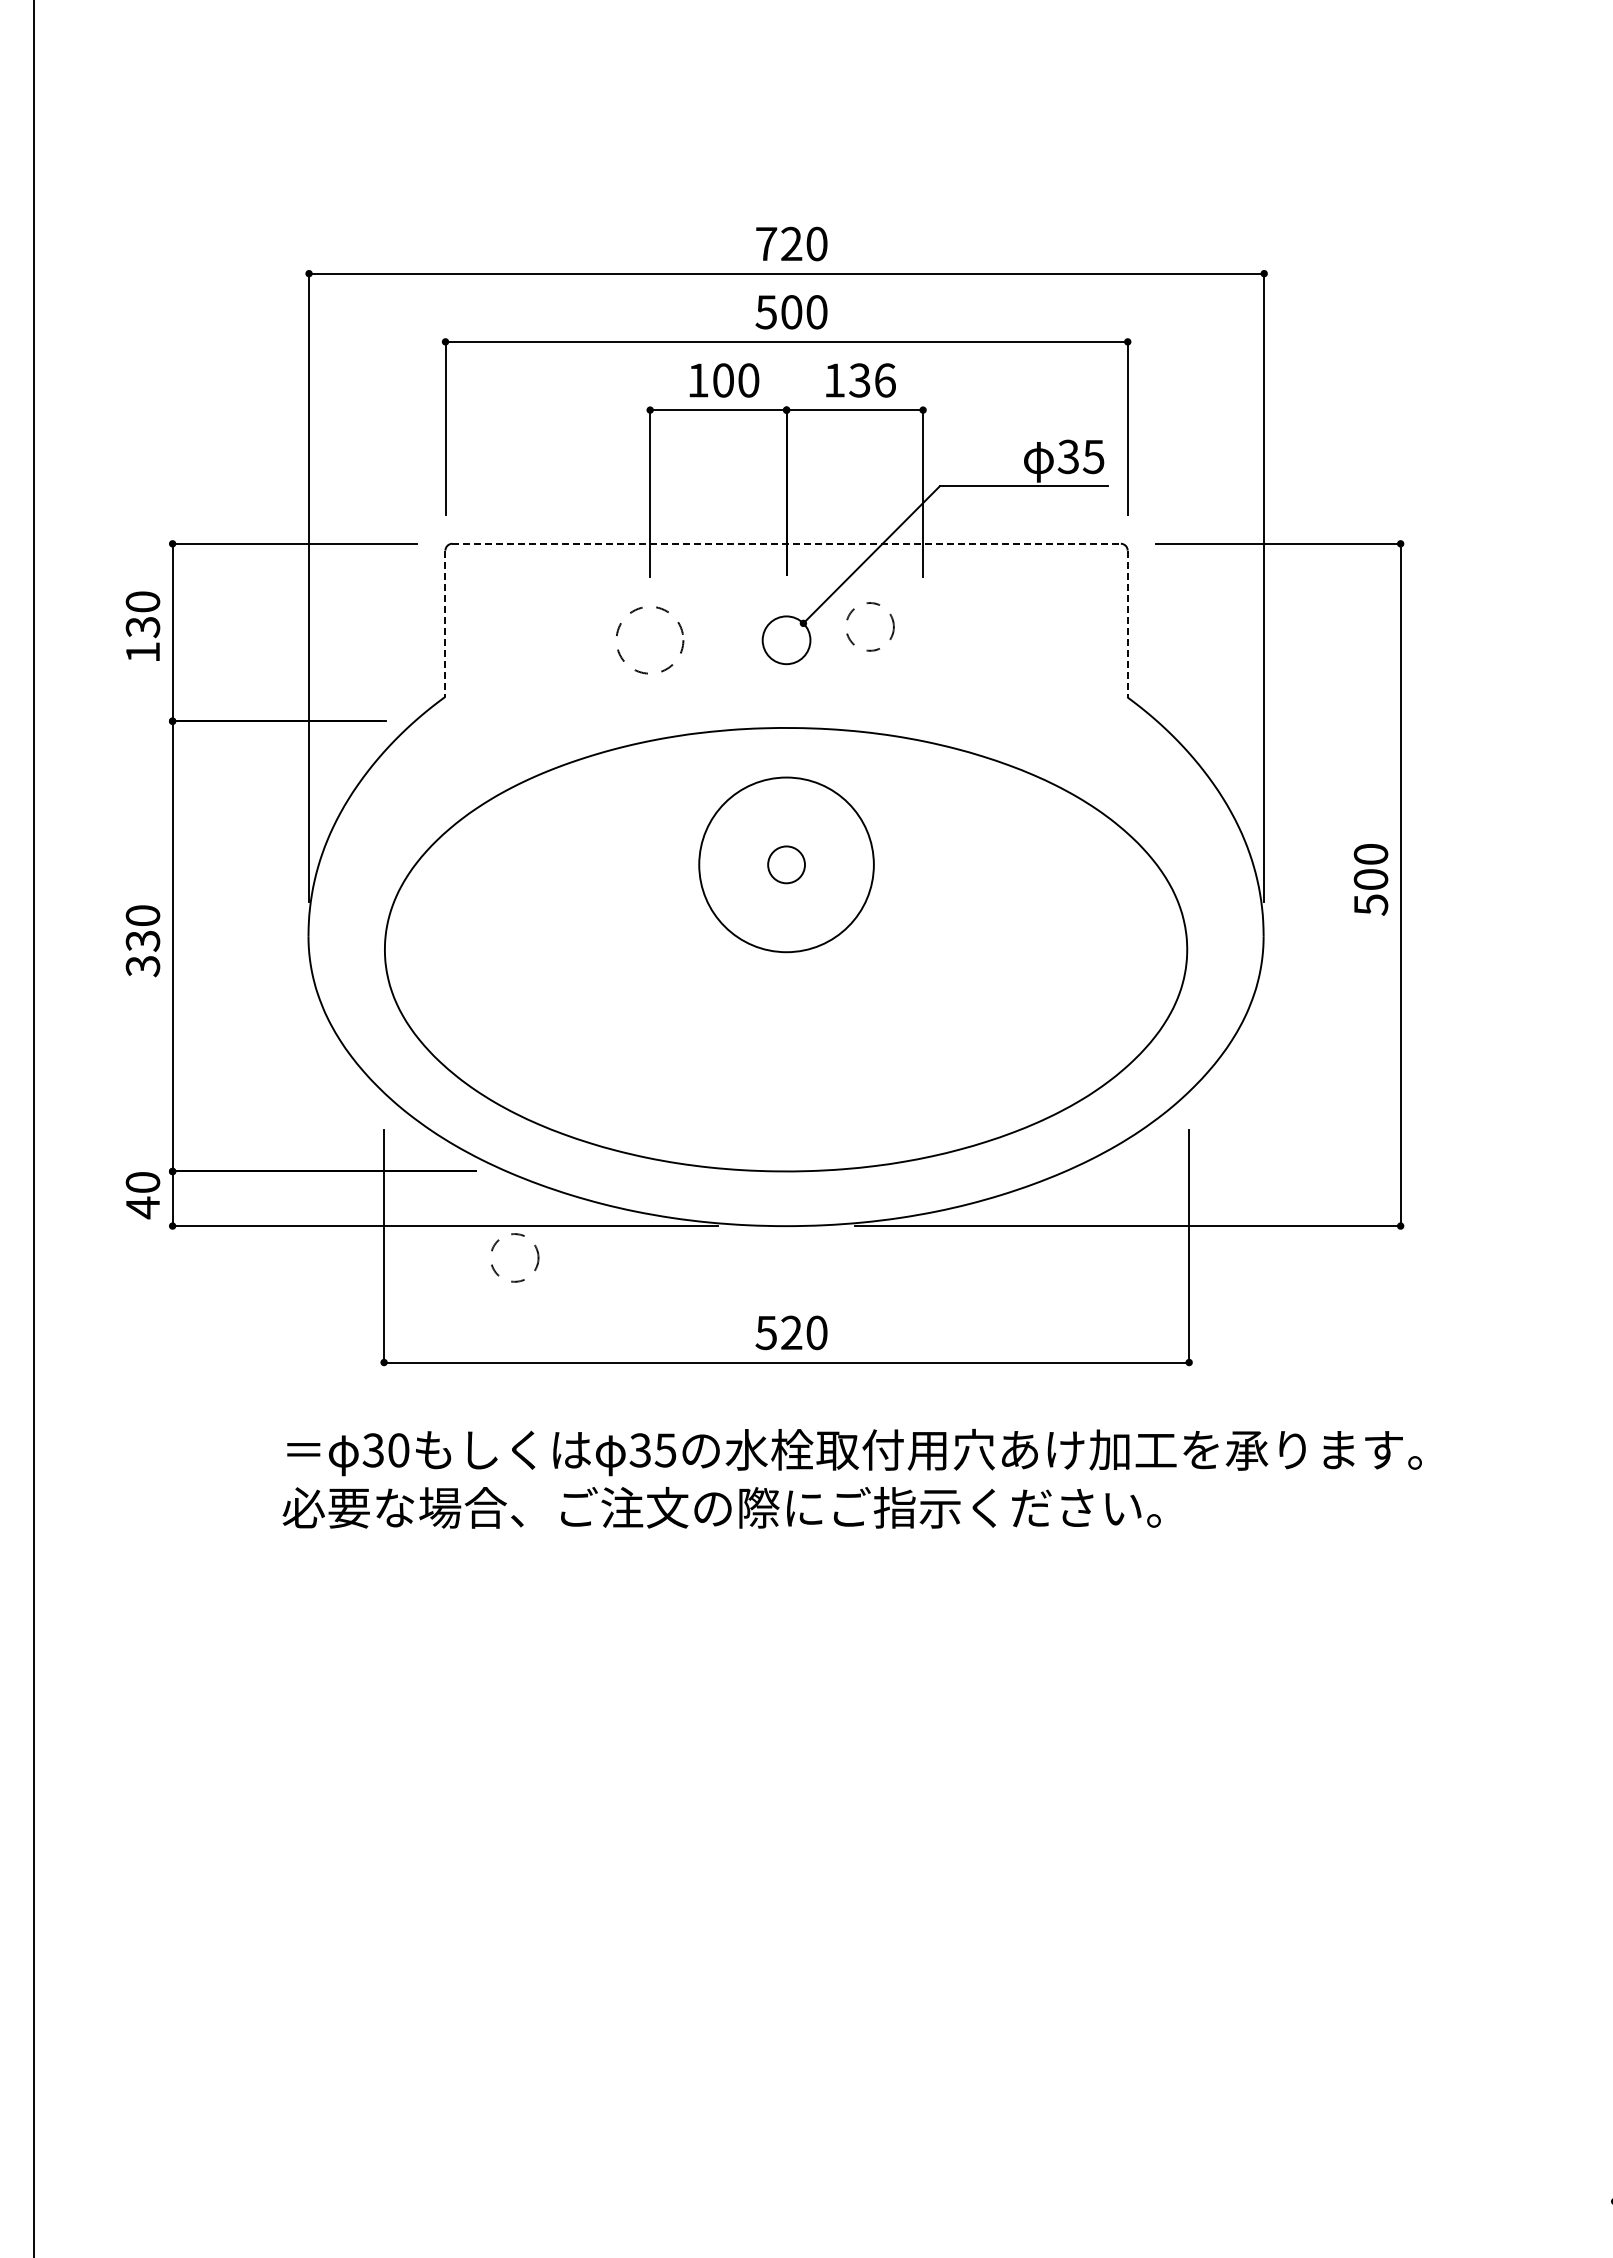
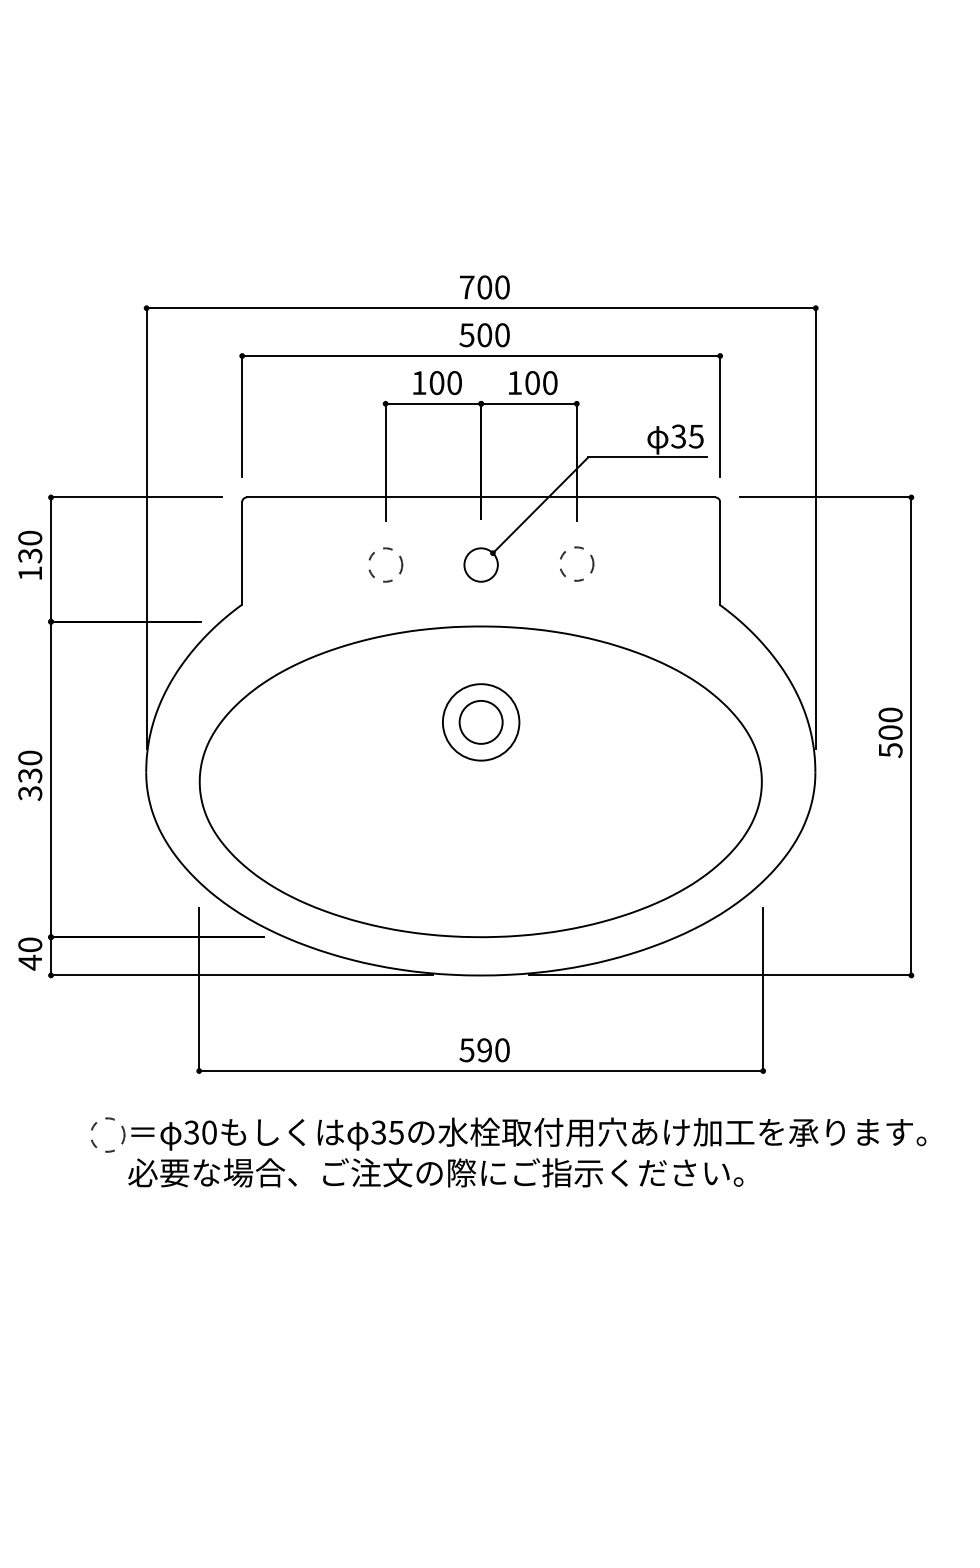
text: (791, 243) -> (484, 287), 720 -> 700
text: (872, 380) -> (541, 383), 136 -> 100
line: (787, 543) -> (481, 497), dashed -> solid
line: (445, 624) -> (242, 553), dashed -> solid
line: (1127, 624) -> (720, 553), dashed -> solid
circle: (870, 626) -> (577, 563), moved
circle: (650, 640) -> (385, 565), size x0.71
circle: (786, 864) -> (481, 722), size x0.62
circle: (786, 864) -> (481, 722), size x1.67
circle: (515, 1257) -> (108, 1134), moved
text: (791, 1333) -> (484, 1050), 520 -> 590

